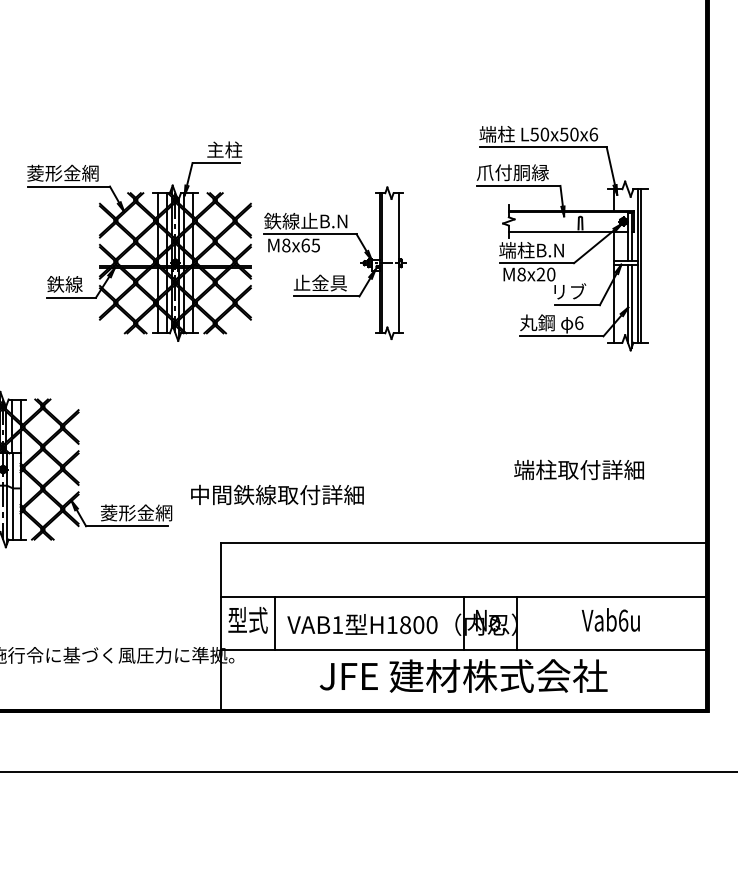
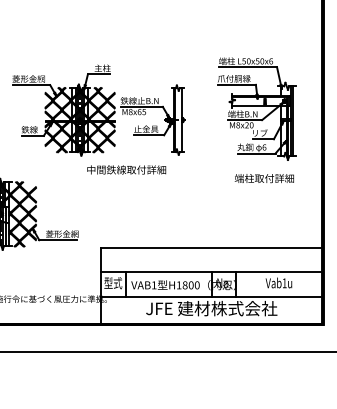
text: (577, 469) -> (263, 178), moved
text: (277, 493) -> (126, 169), moved
text: (623, 621) -> (284, 283), Vab6u -> Vab1u

